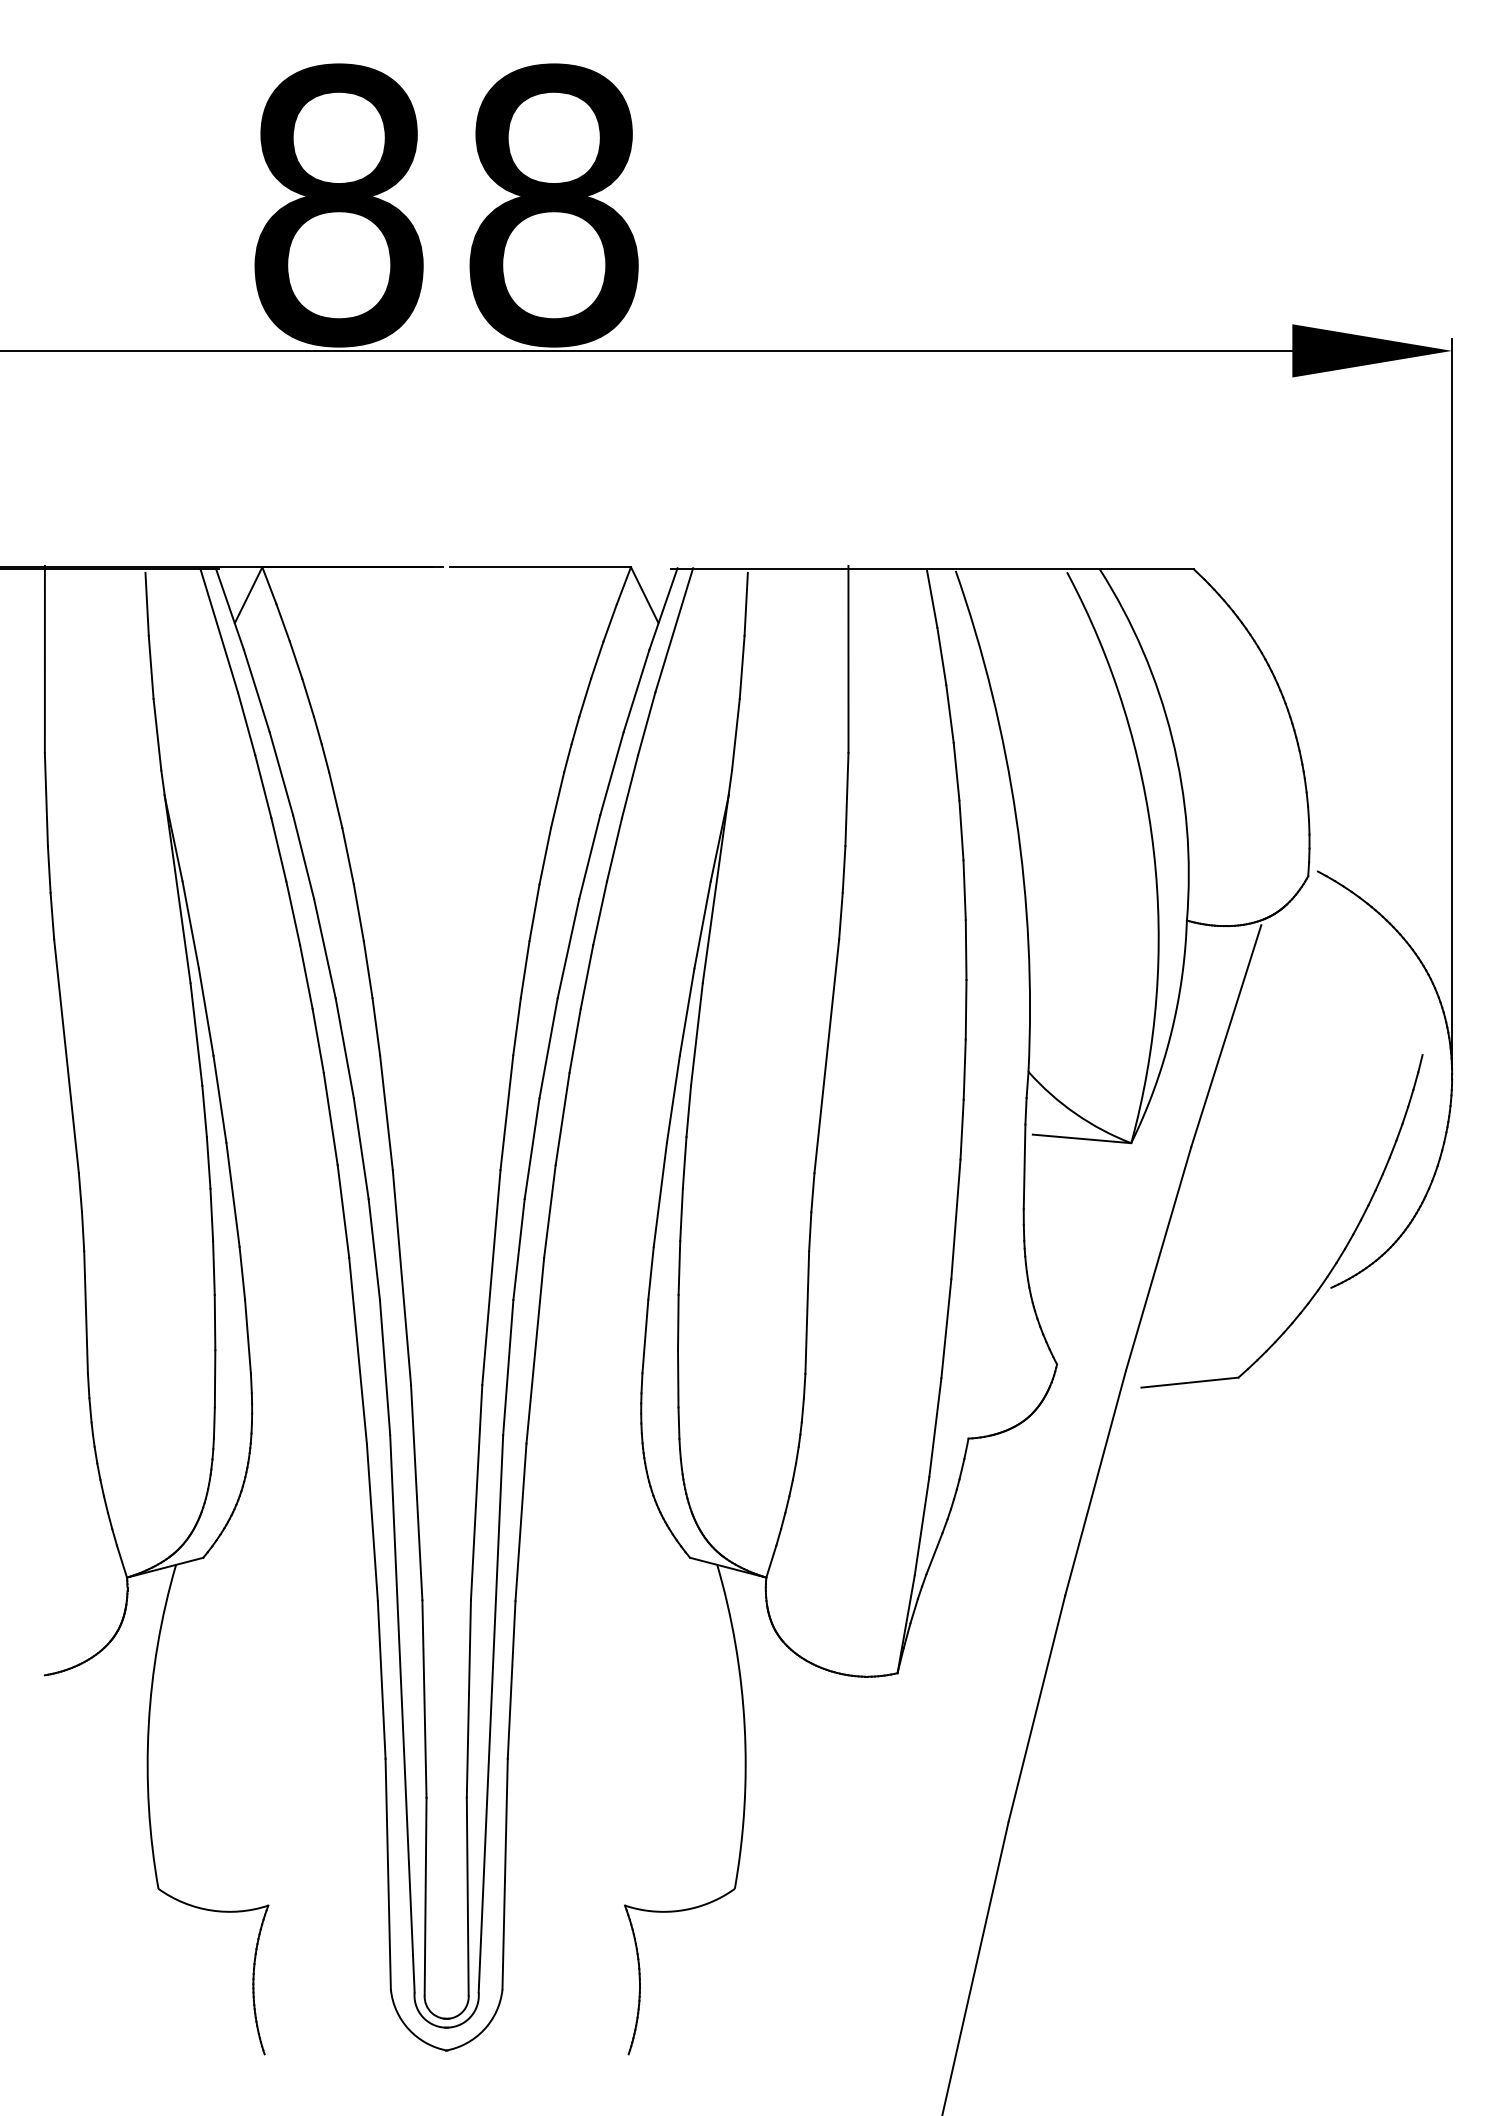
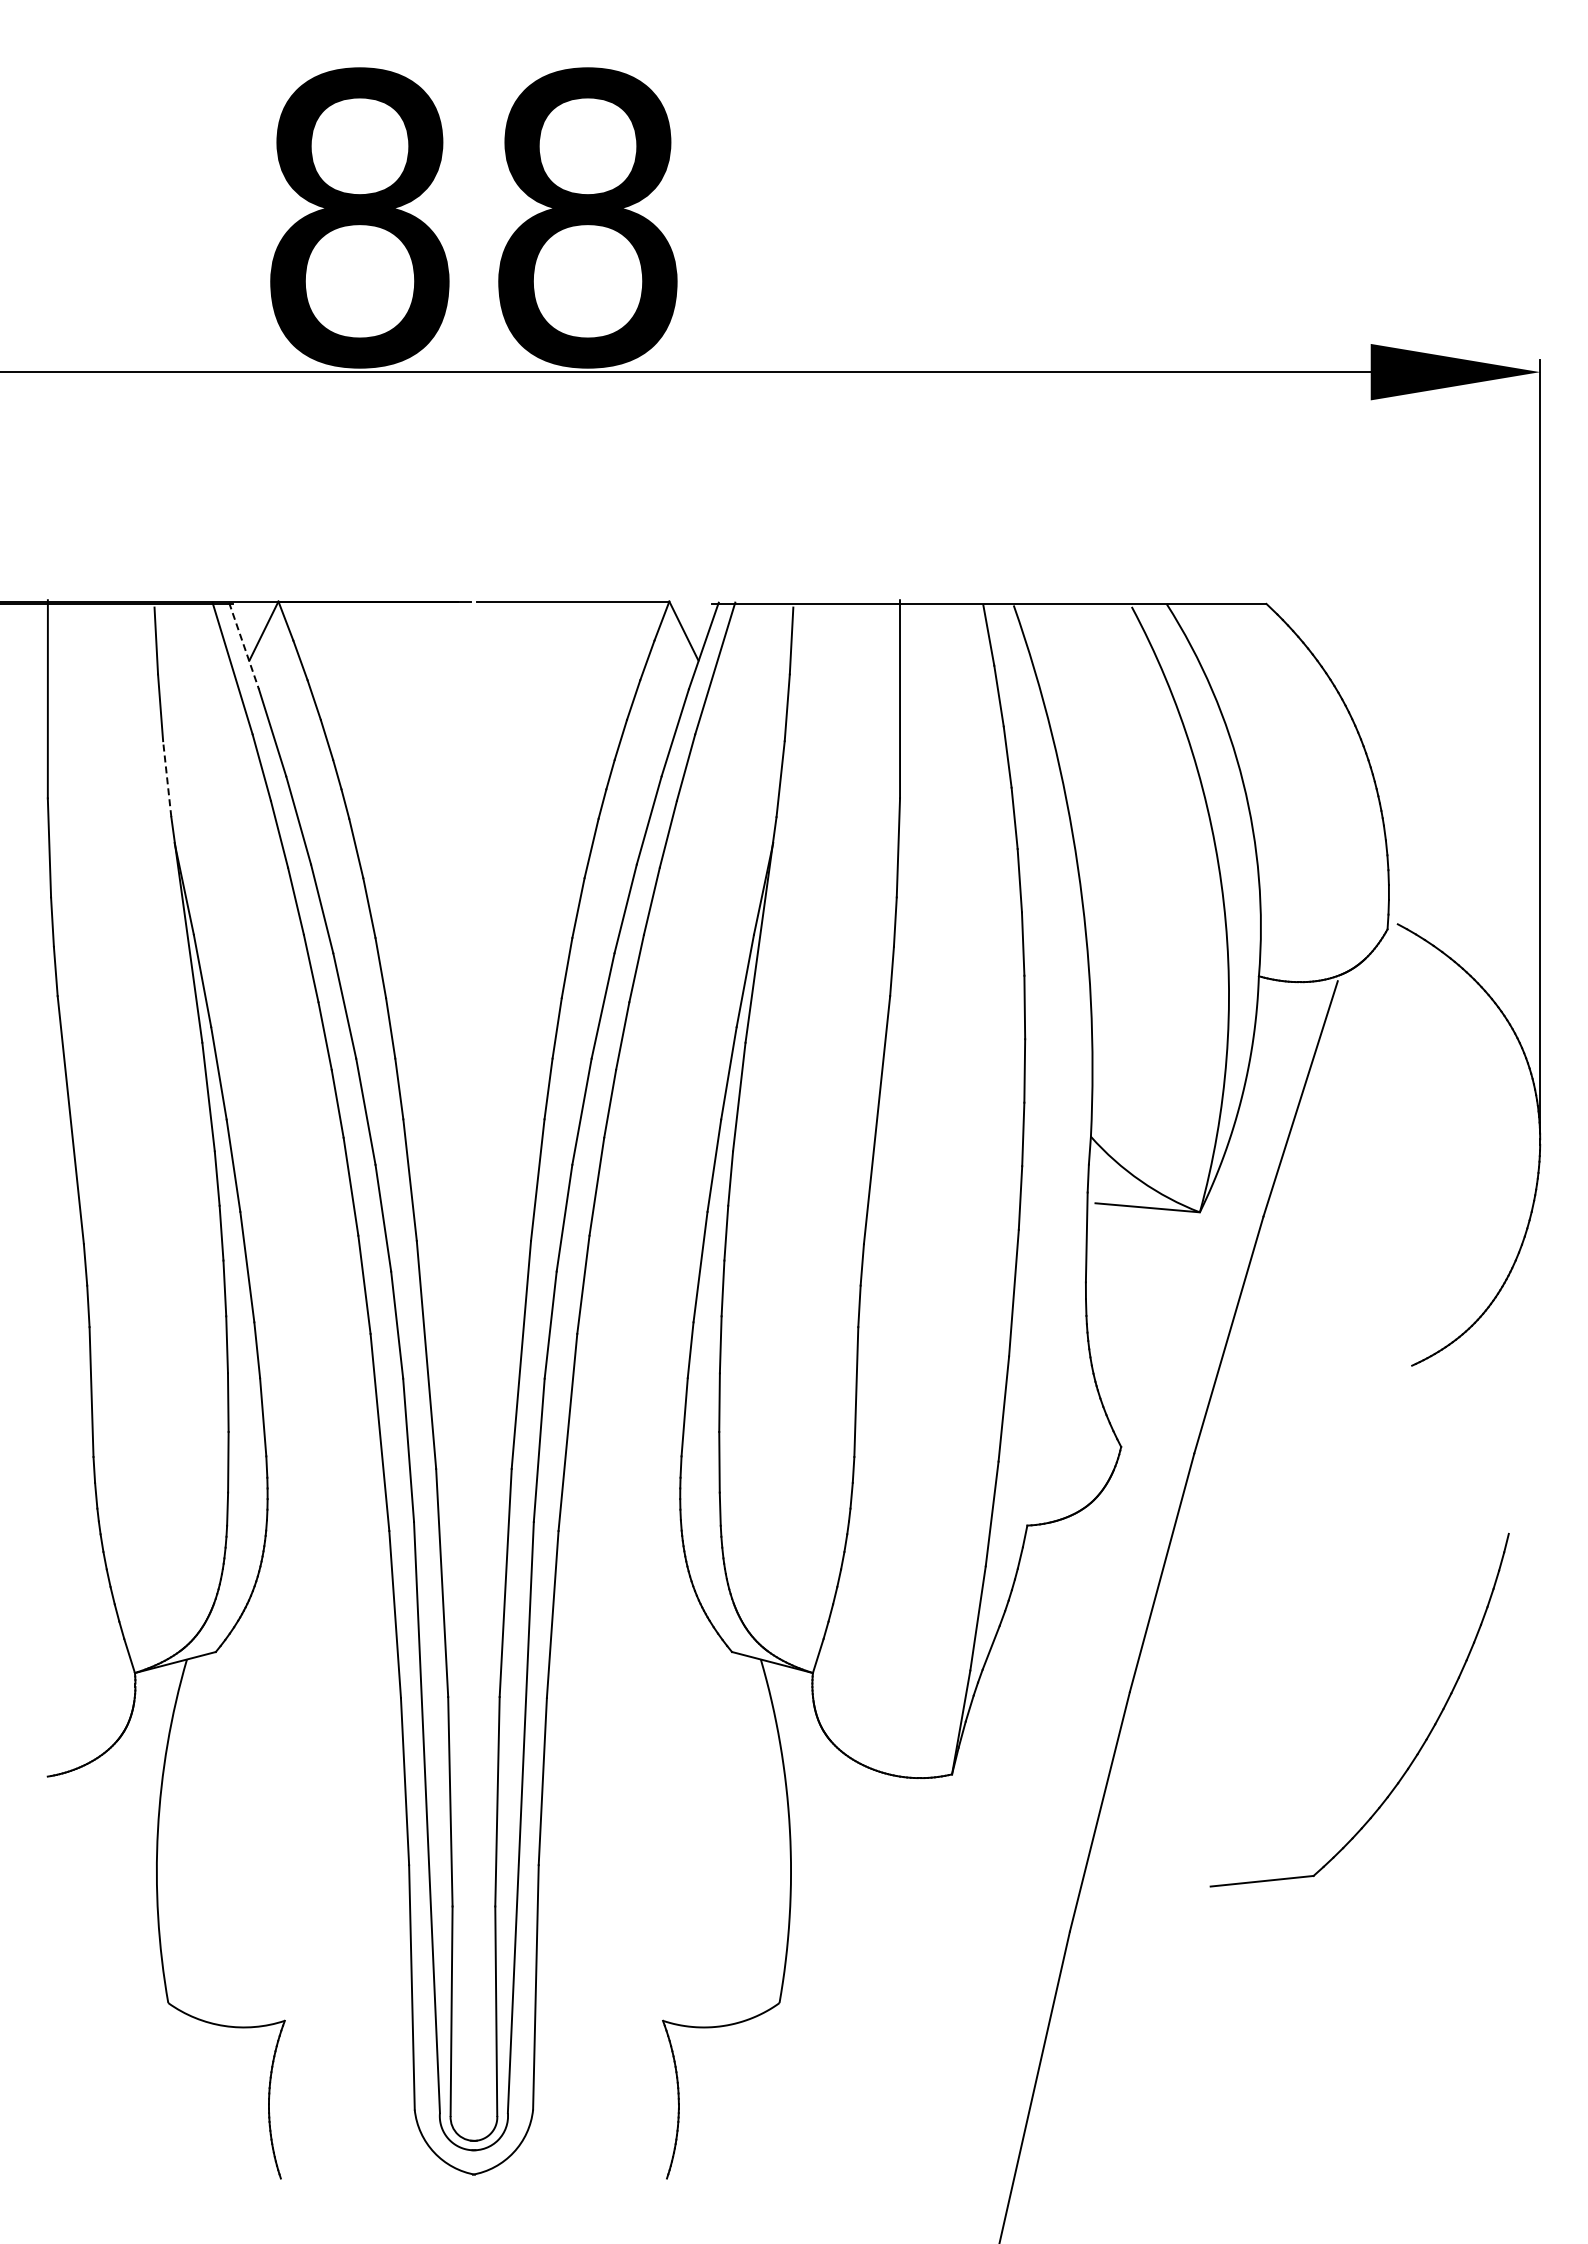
line: (230, 608) -> (244, 645), solid -> dashed
line: (157, 734) -> (167, 778), solid -> dashed
part: (1340, 1254) -> (1421, 1745), moved

